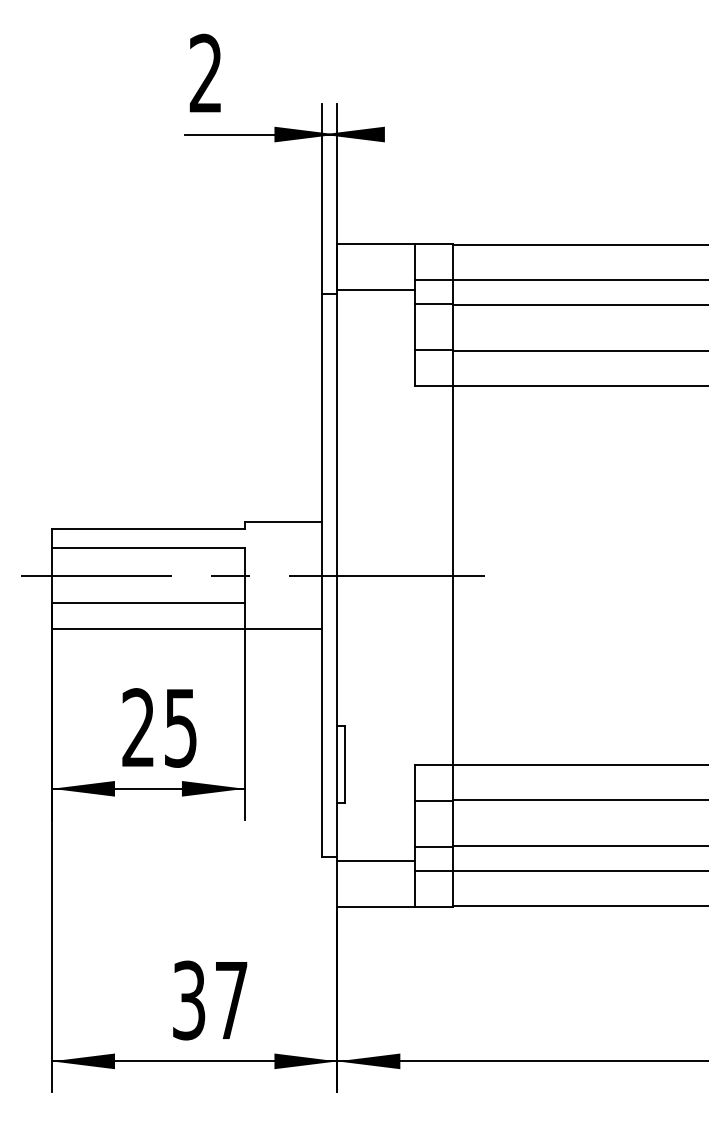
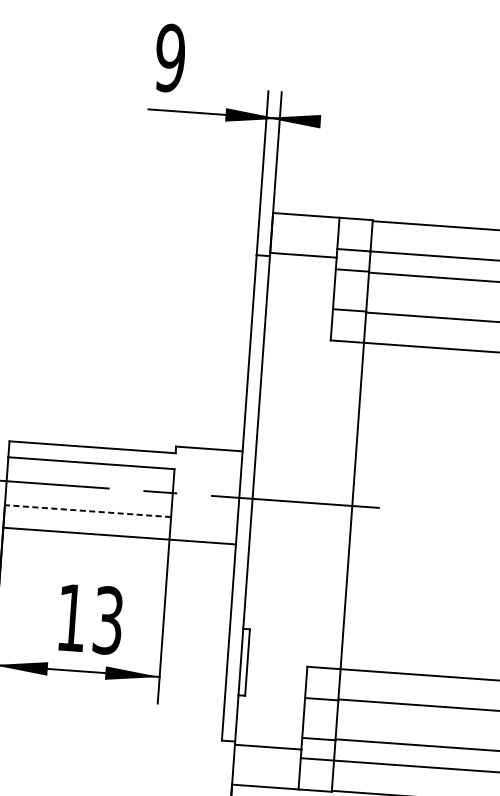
text: (205, 73) -> (169, 58), 2 -> 9
line: (147, 603) -> (87, 511), solid -> dashed
text: (159, 727) -> (89, 618), 25 -> 13

